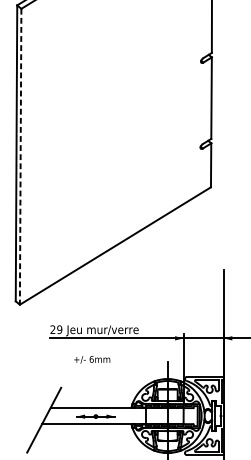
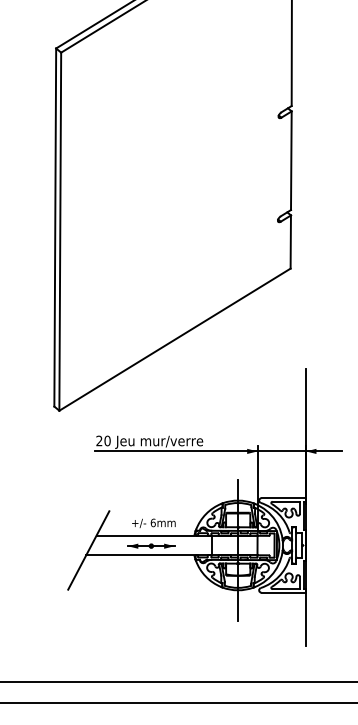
line: (20, 157) -> (60, 232), dashed -> solid
text: (59, 330) -> (107, 441), 29 -> 20
text: (91, 359) -> (153, 522), moved

